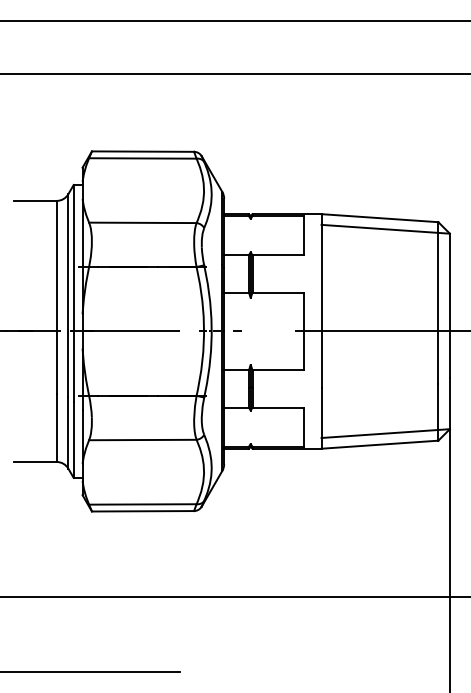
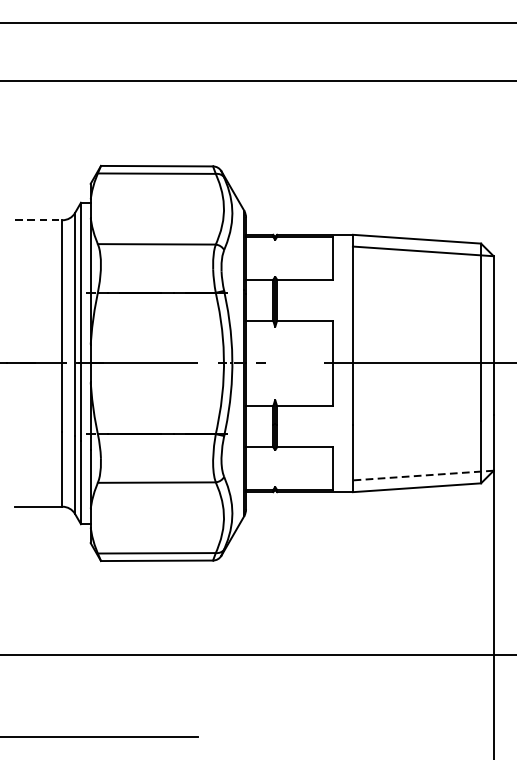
line: (35, 200) -> (39, 219), solid -> dashed
line: (385, 433) -> (423, 475), solid -> dashed

